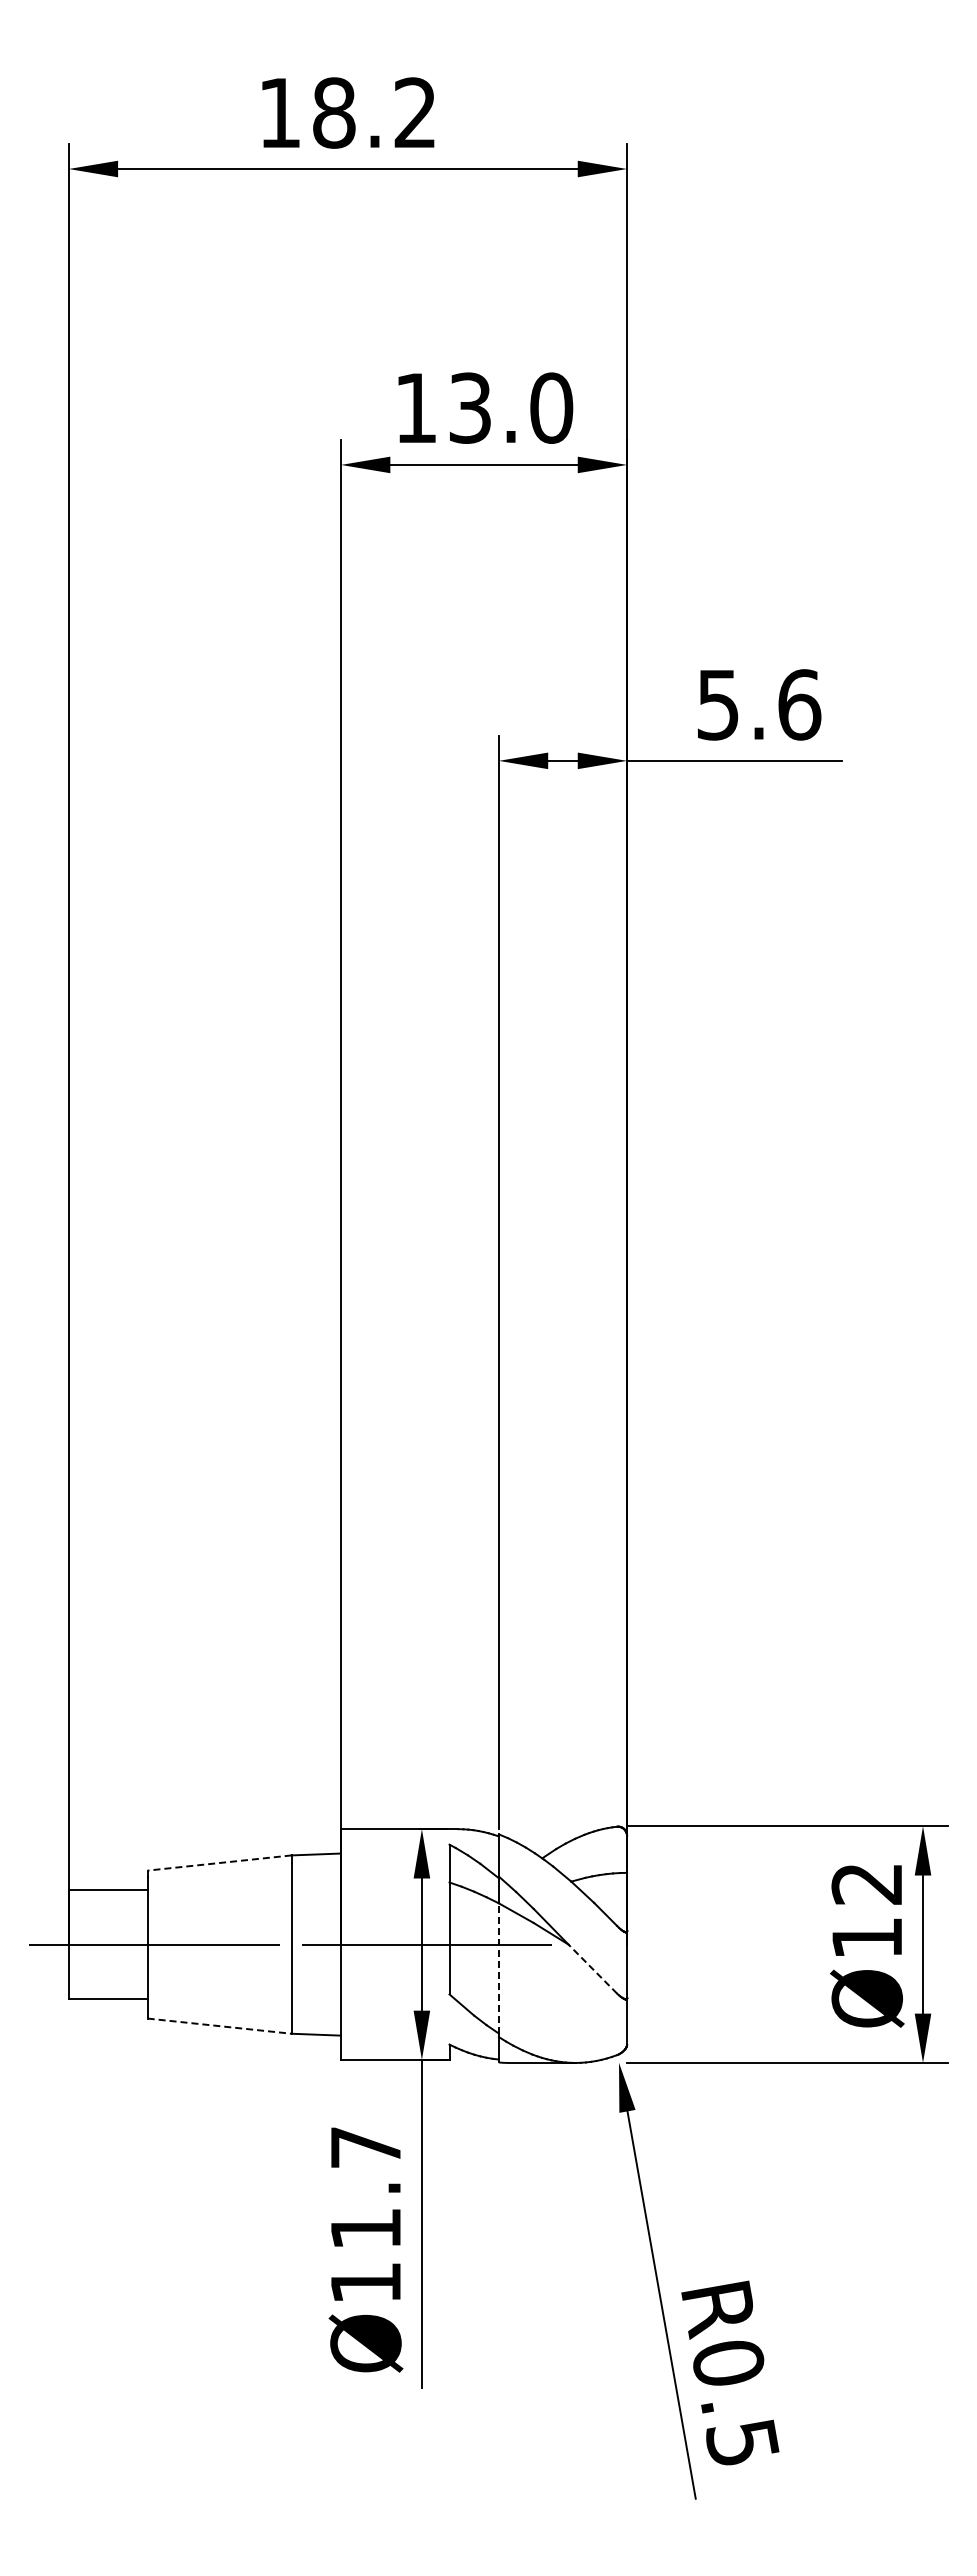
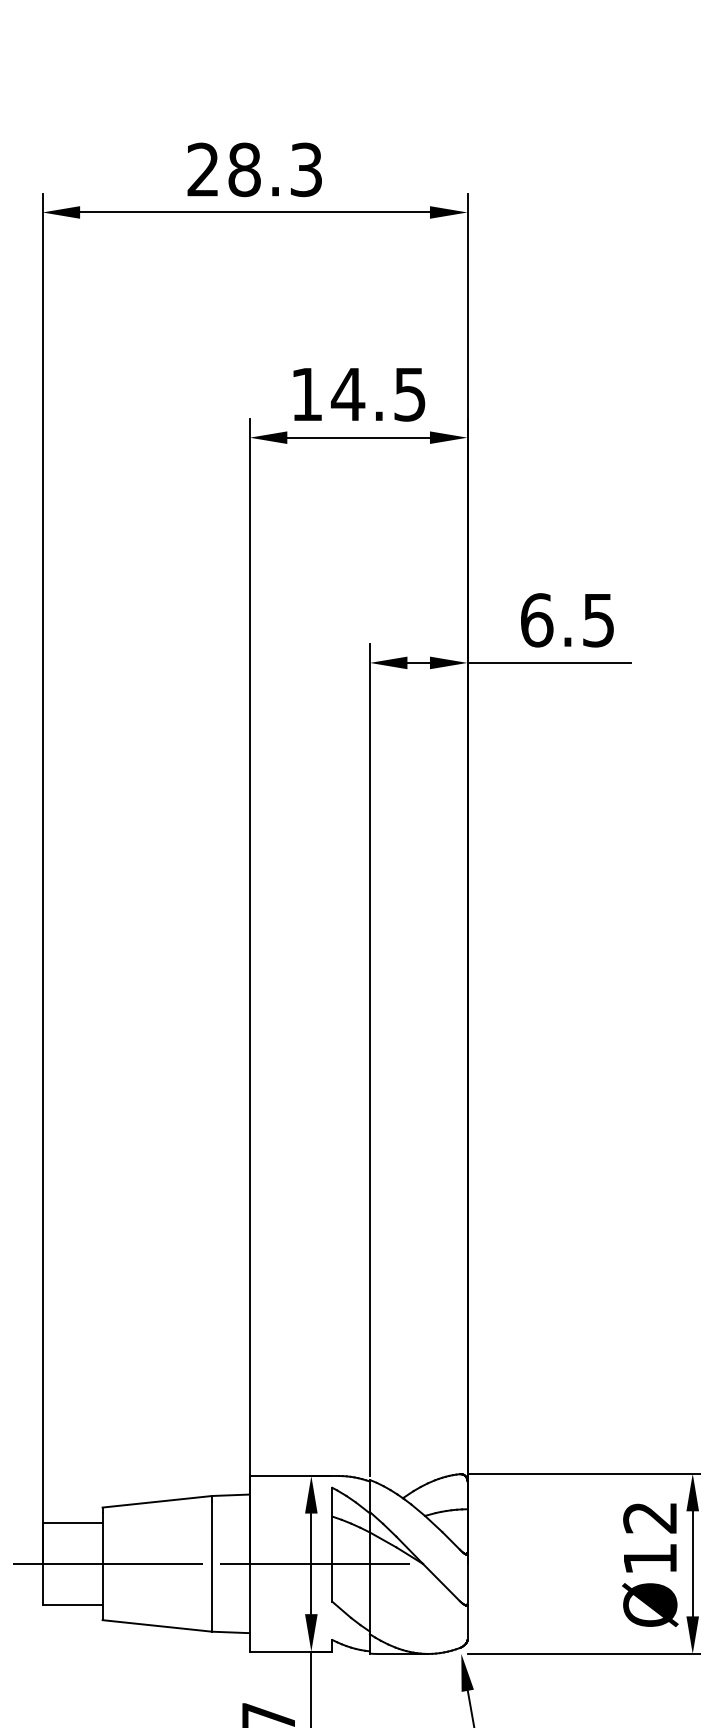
text: (347, 112) -> (254, 169), 18.2 -> 28.3
text: (510, 407) -> (378, 393), 13.0 -> 14.5
text: (759, 704) -> (568, 620), 5.6 -> 6.5
line: (219, 1863) -> (157, 1502), dashed -> solid
line: (498, 1967) -> (369, 1581), dashed -> solid
line: (592, 1969) -> (441, 1582), dashed -> solid
line: (220, 2026) -> (158, 1626), dashed -> solid

